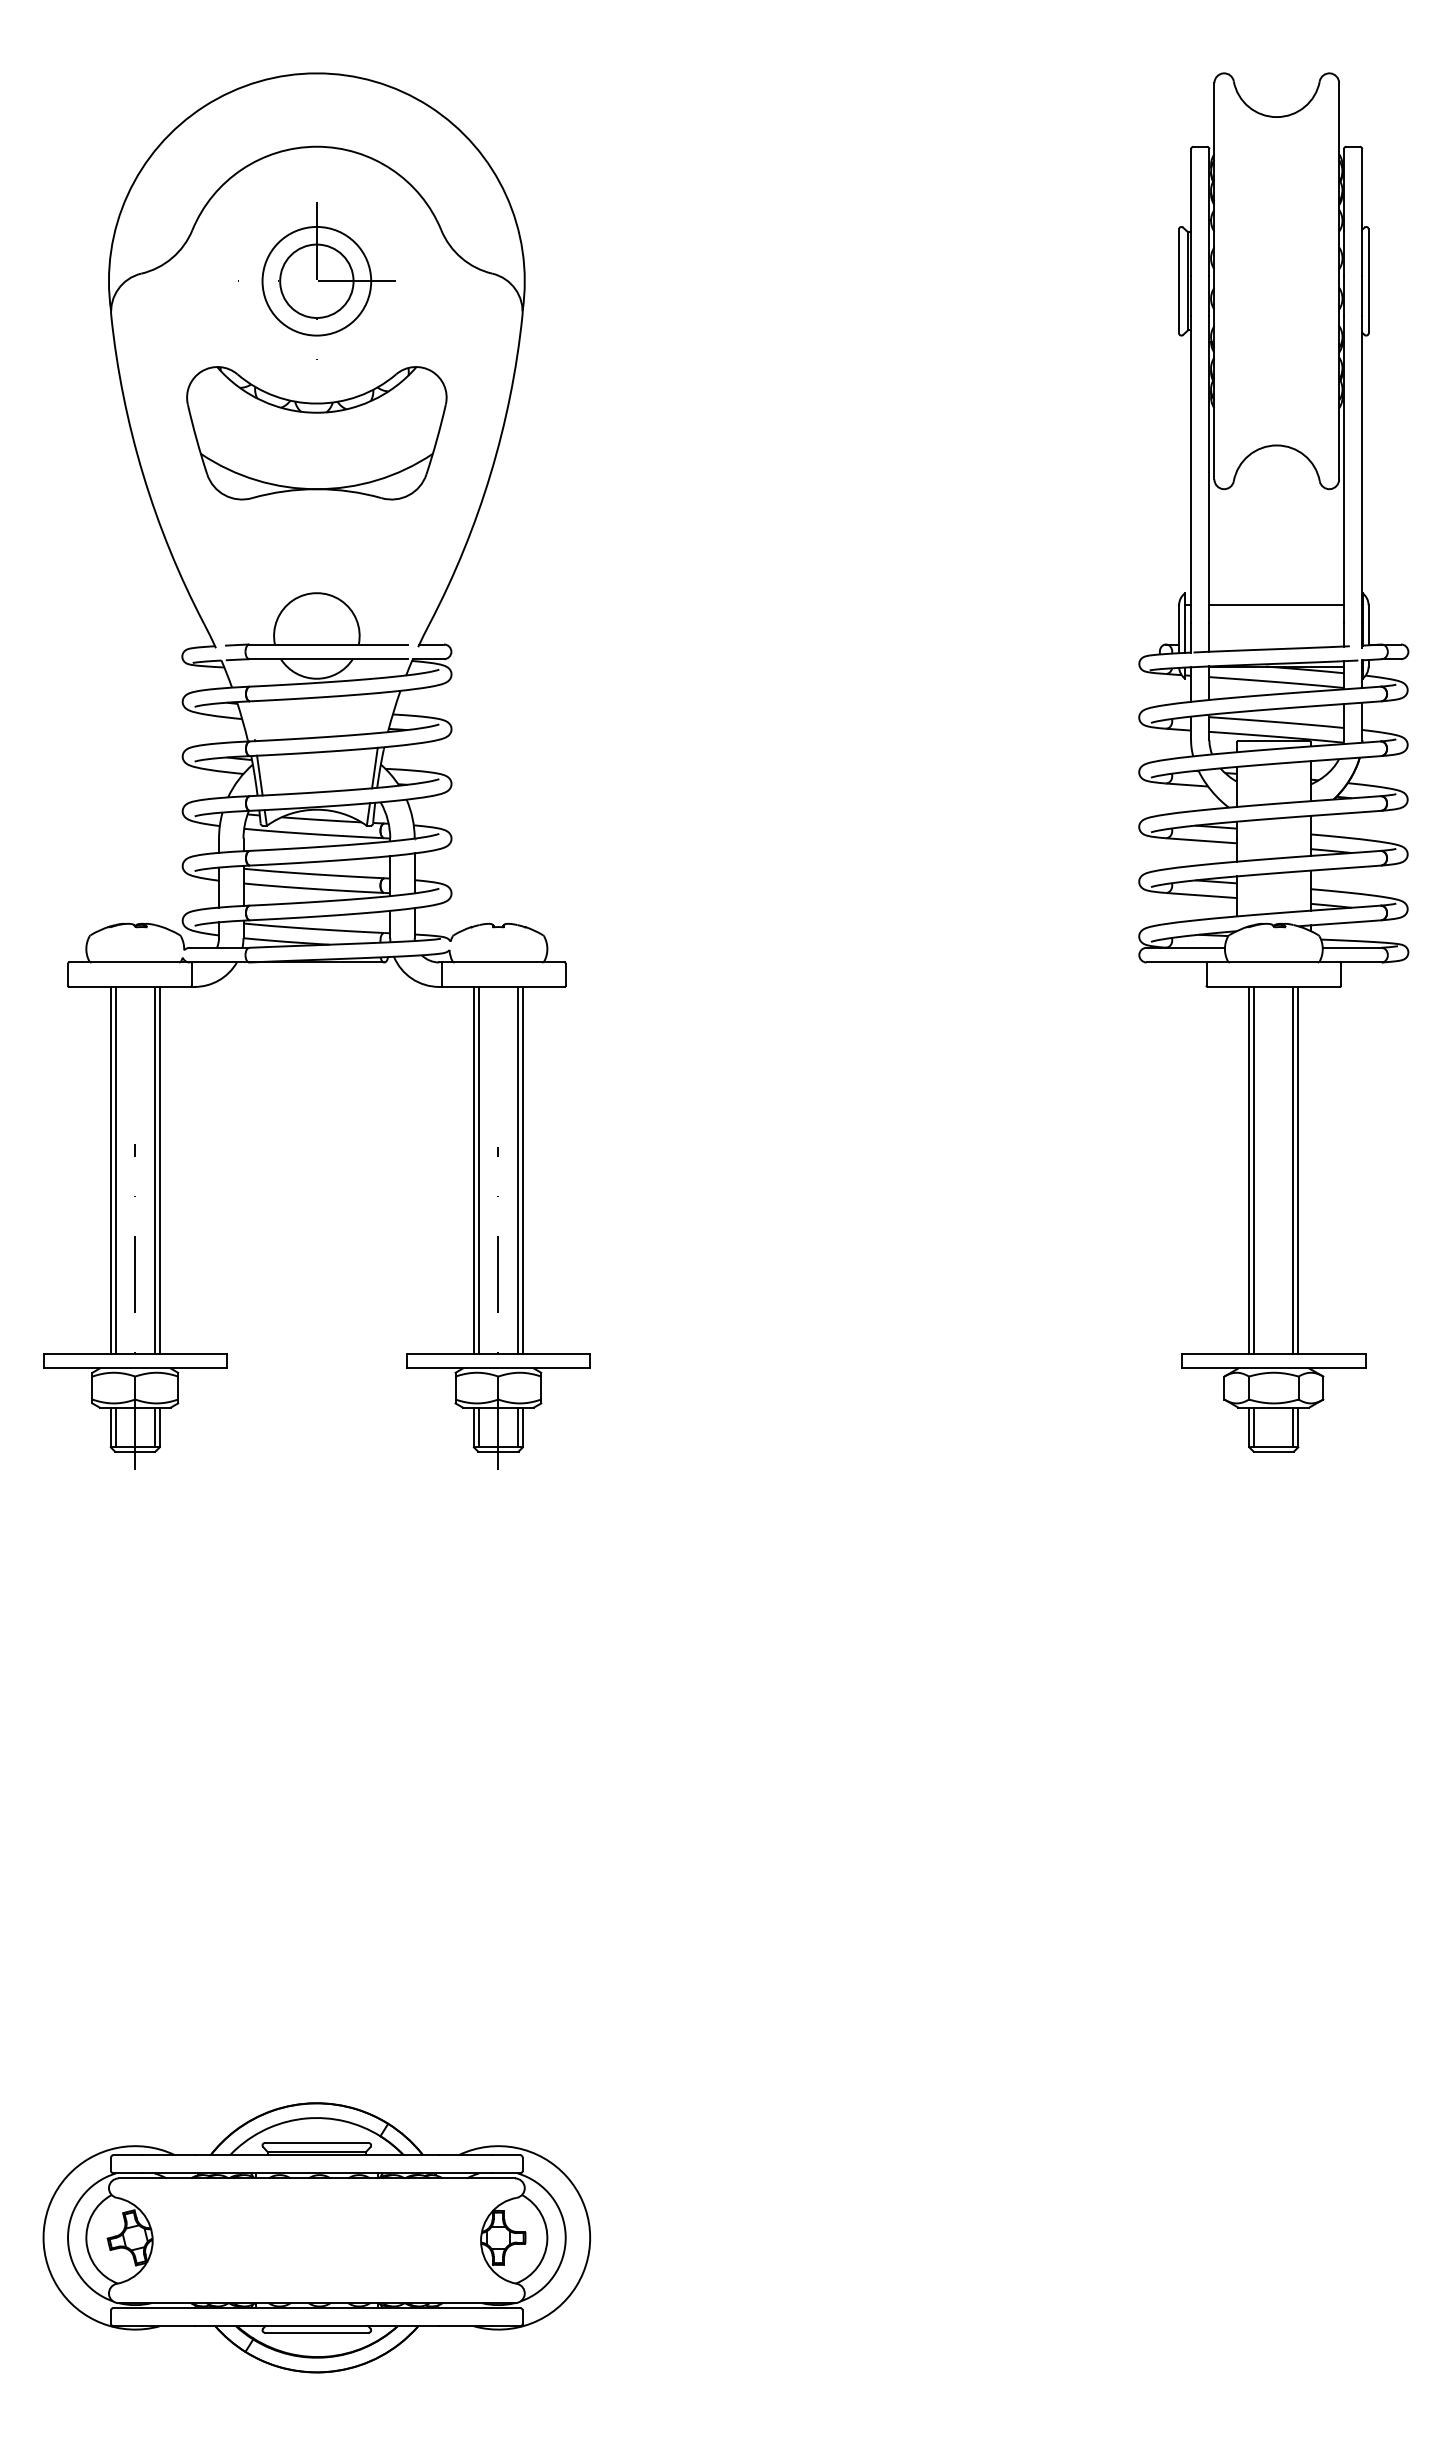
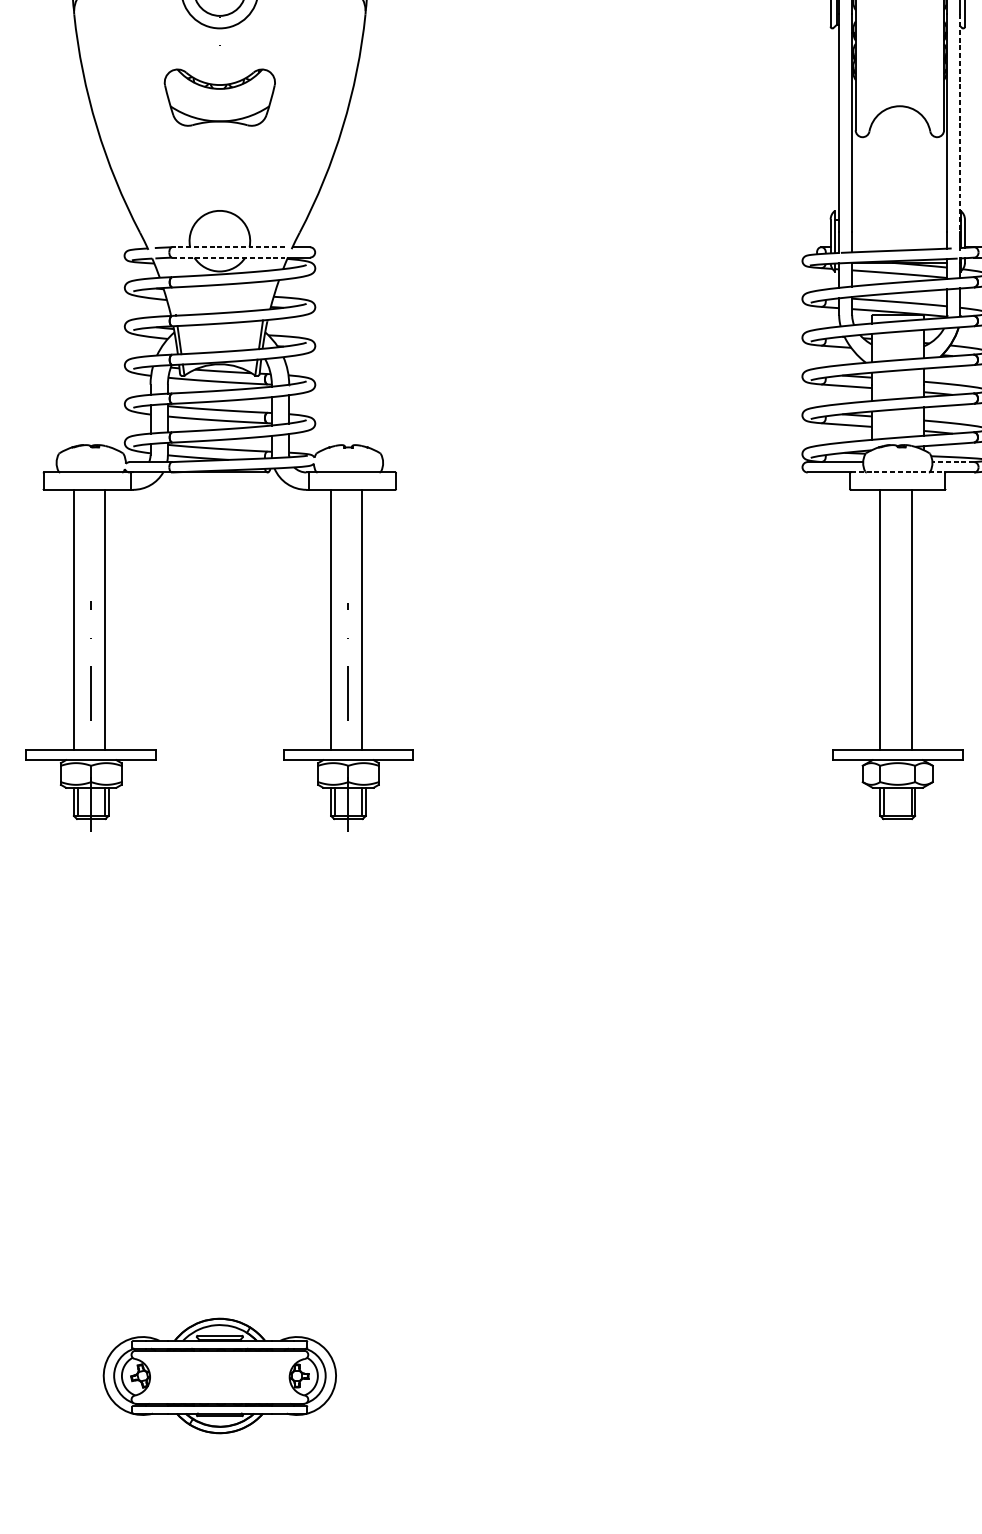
part: (316, 433) -> (219, 97), size x0.6
line: (1362, 469) -> (960, 123), solid -> dashed
line: (1276, 605) -> (899, 219), removed
line: (328, 644) -> (228, 247), solid -> dashed
line: (329, 659) -> (228, 257), solid -> dashed
line: (1351, 947) -> (952, 461), solid -> dashed
line: (1274, 962) -> (898, 472), solid -> dashed
line: (115, 1169) -> (77, 619), removed
line: (159, 1169) -> (108, 619), removed
line: (479, 1169) -> (335, 619), removed
line: (522, 1169) -> (365, 619), removed
line: (1254, 1169) -> (884, 619), removed
line: (1298, 1169) -> (915, 619), removed
part: (316, 2237) -> (219, 1375), size x0.6

